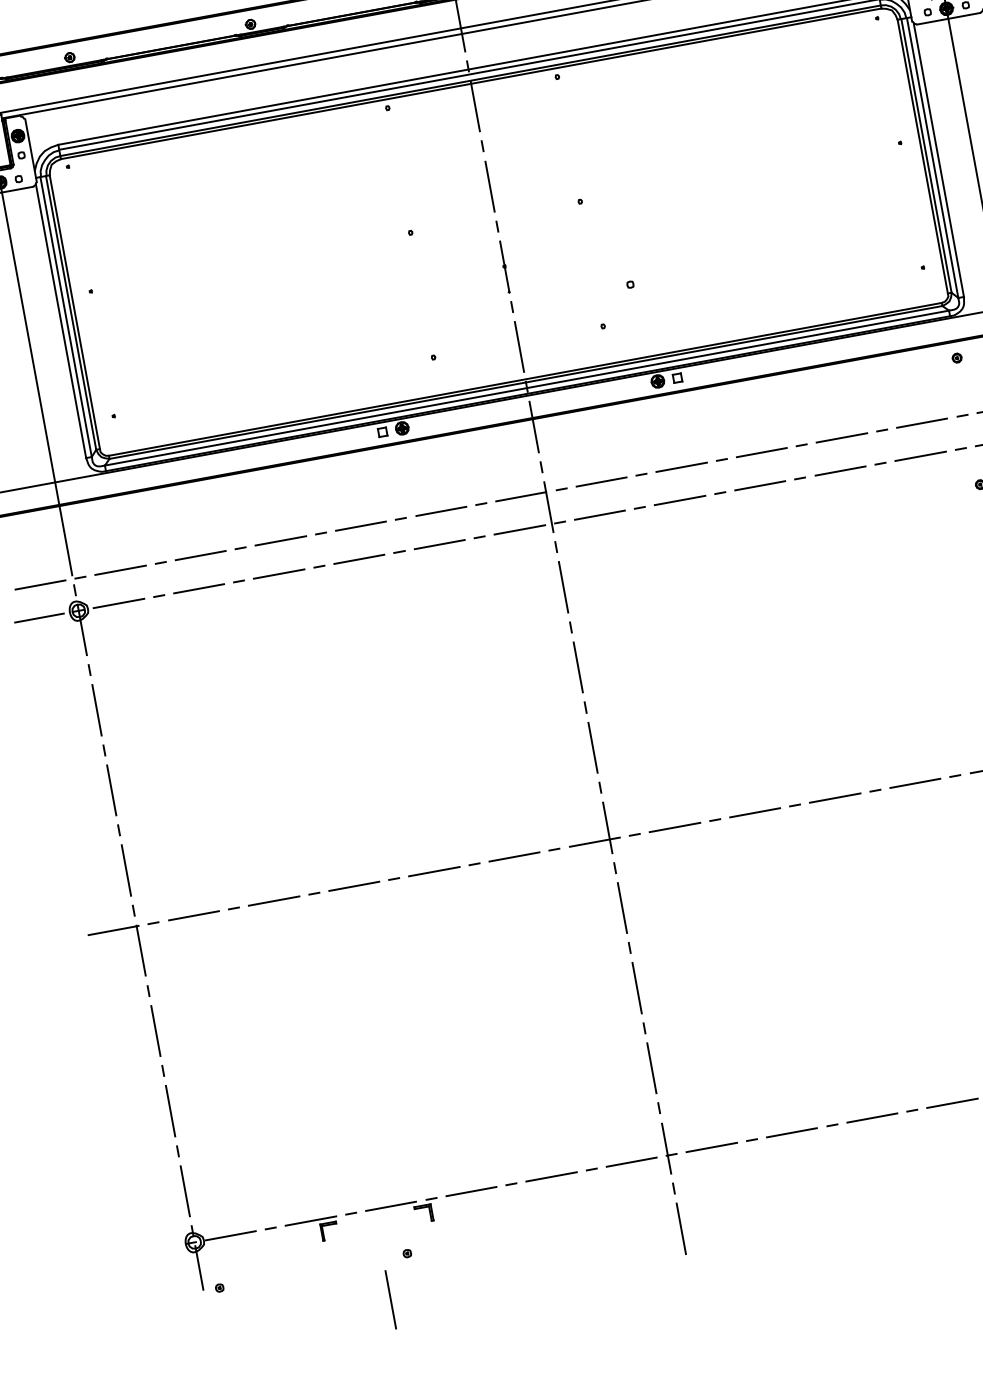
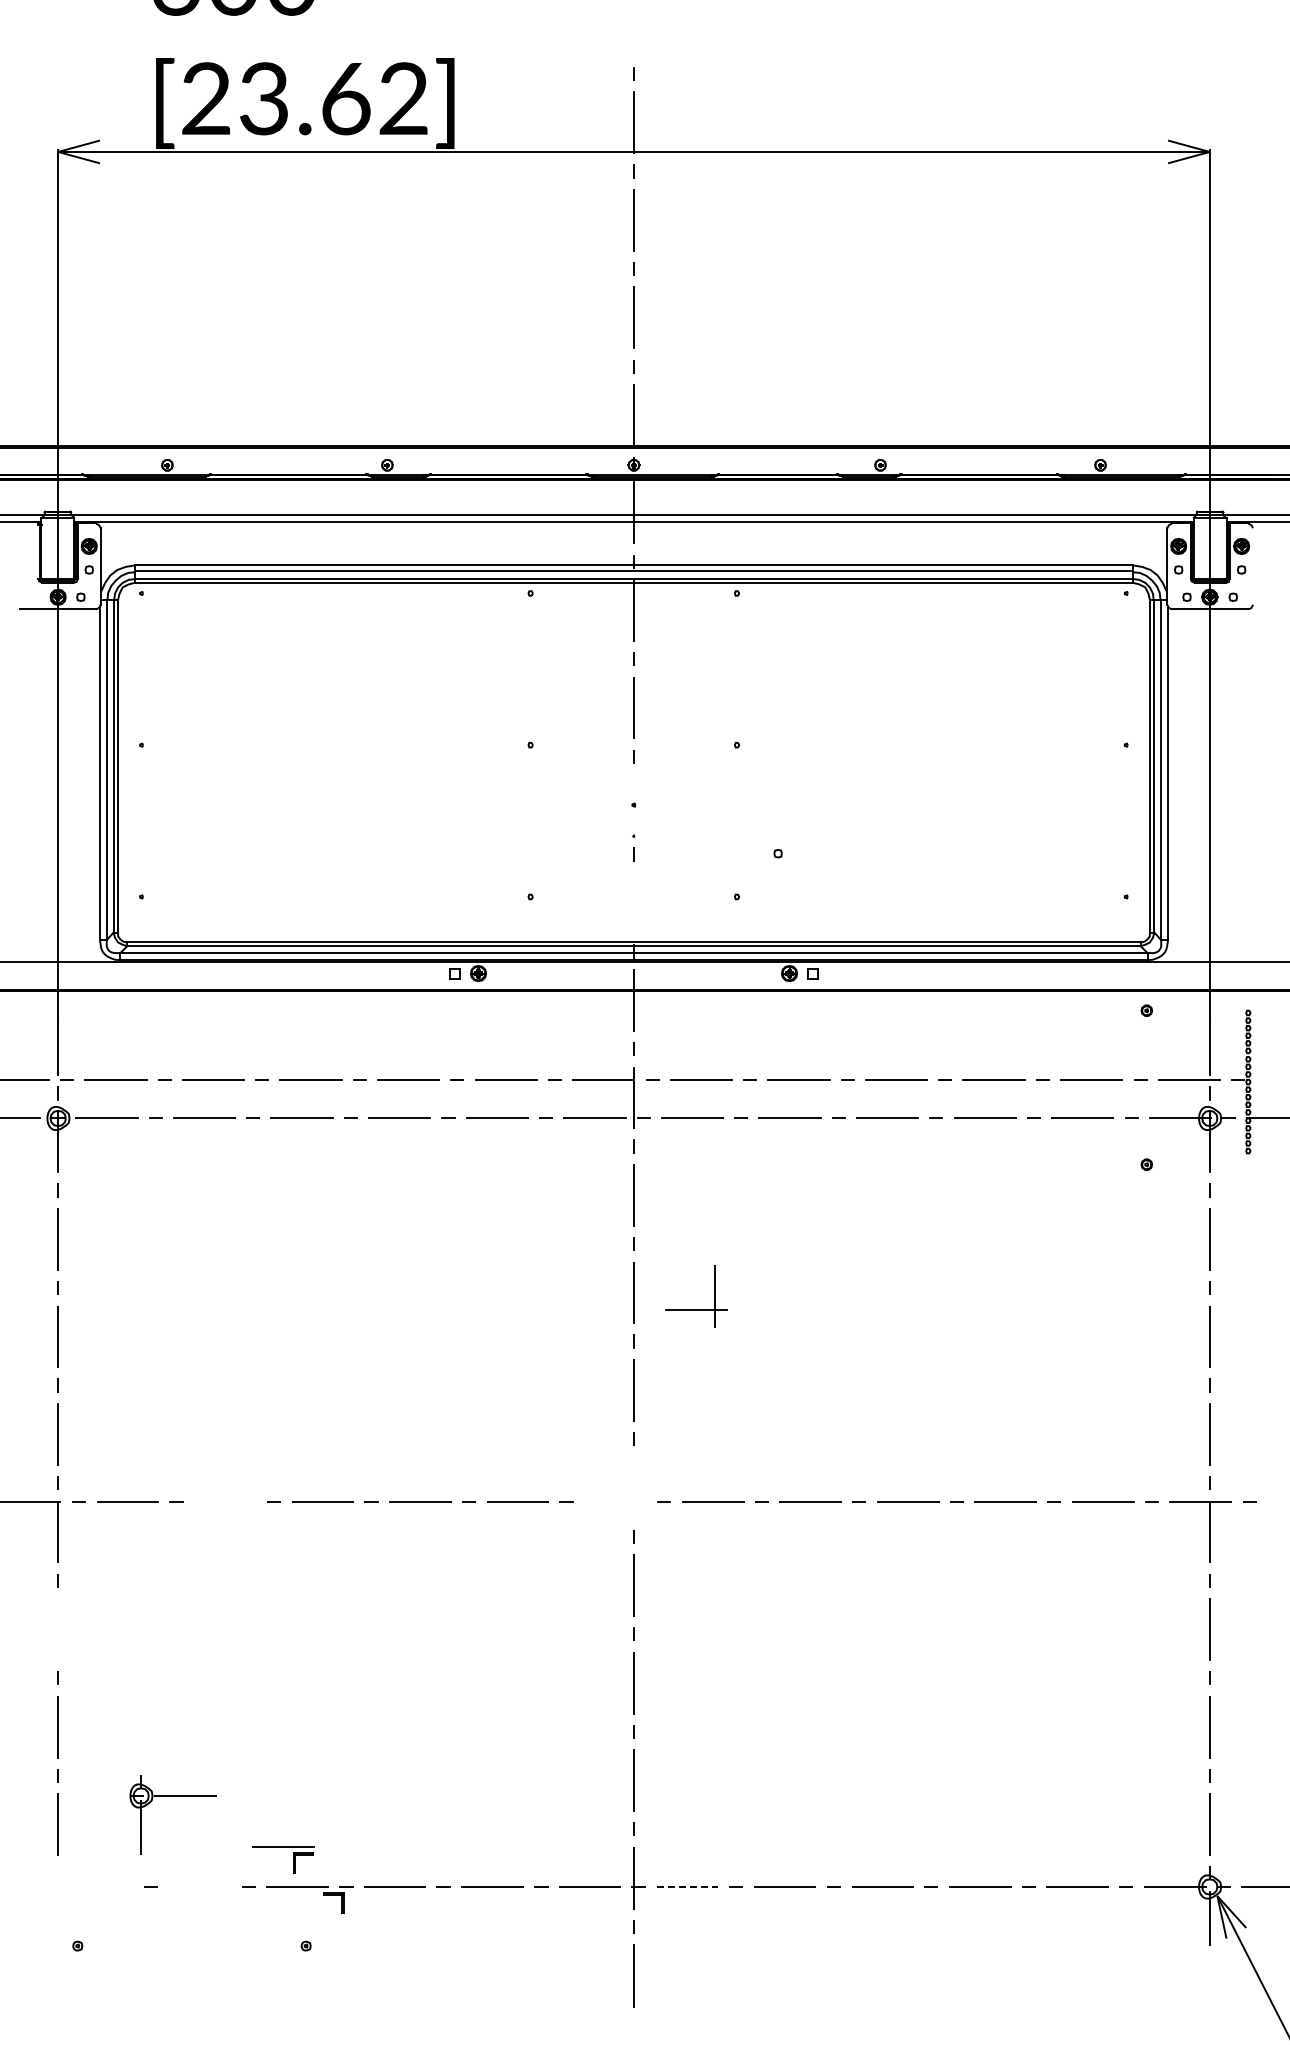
line: (505, 266) -> (634, 805), removed
line: (519, 346) -> (634, 902), removed
part: (594, 841) -> (696, 1309), moved
line: (274, 901) -> (225, 1502), removed
line: (156, 1030) -> (58, 1629), removed
line: (711, 1147) -> (687, 1886), solid -> dashed
part: (320, 1229) -> (293, 1859), moved
part: (220, 1238) -> (172, 1796), moved
line: (390, 1299) -> (276, 1996), removed

